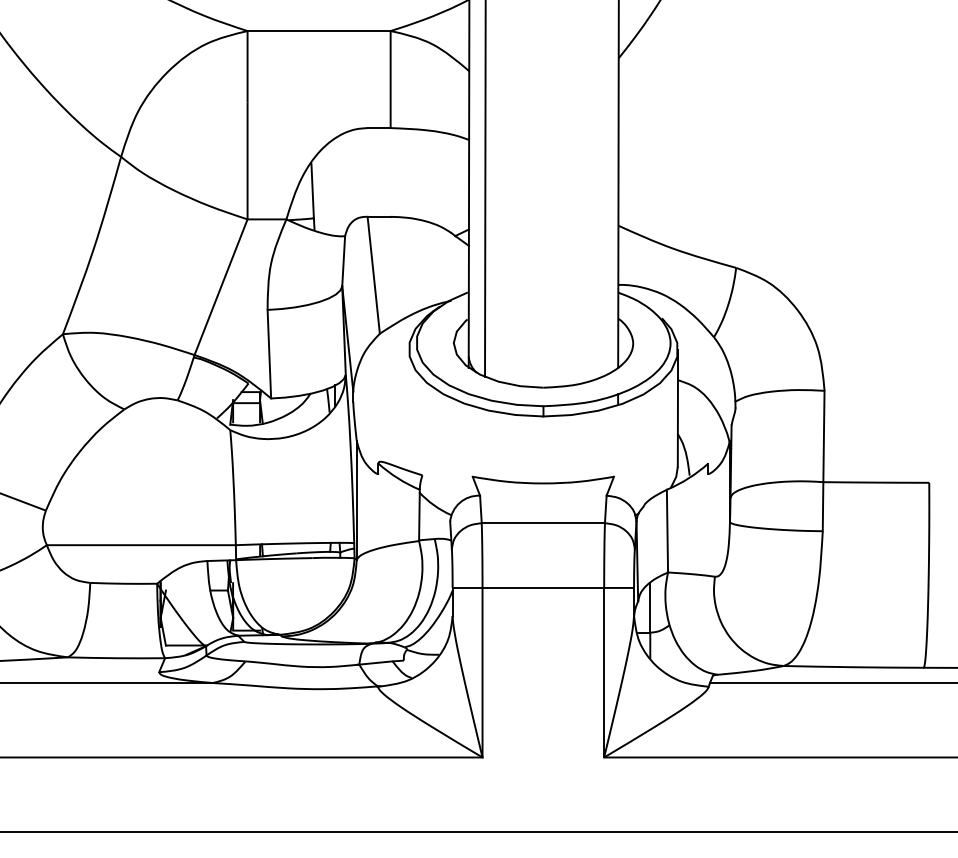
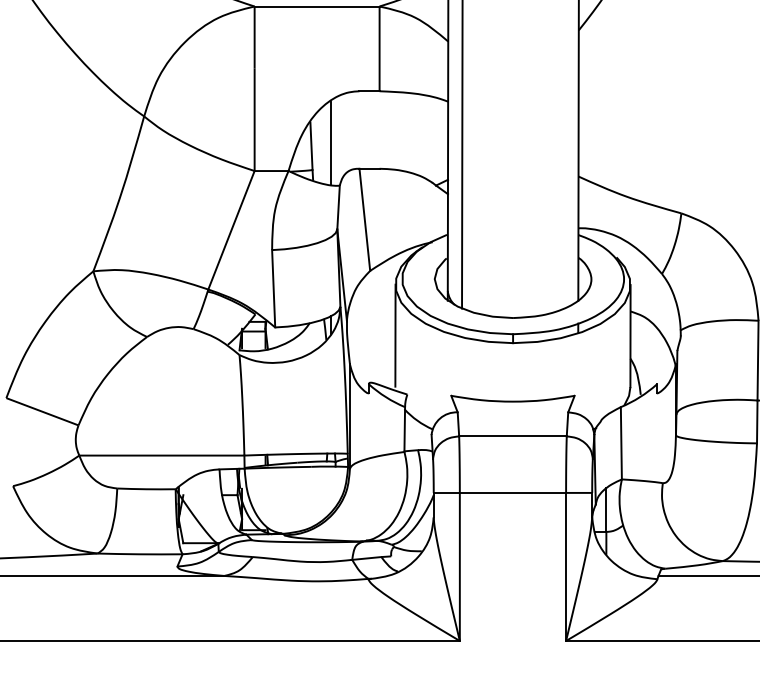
line: (335, 187) -> (331, 143), added
line: (408, 407) -> (395, 335), added

